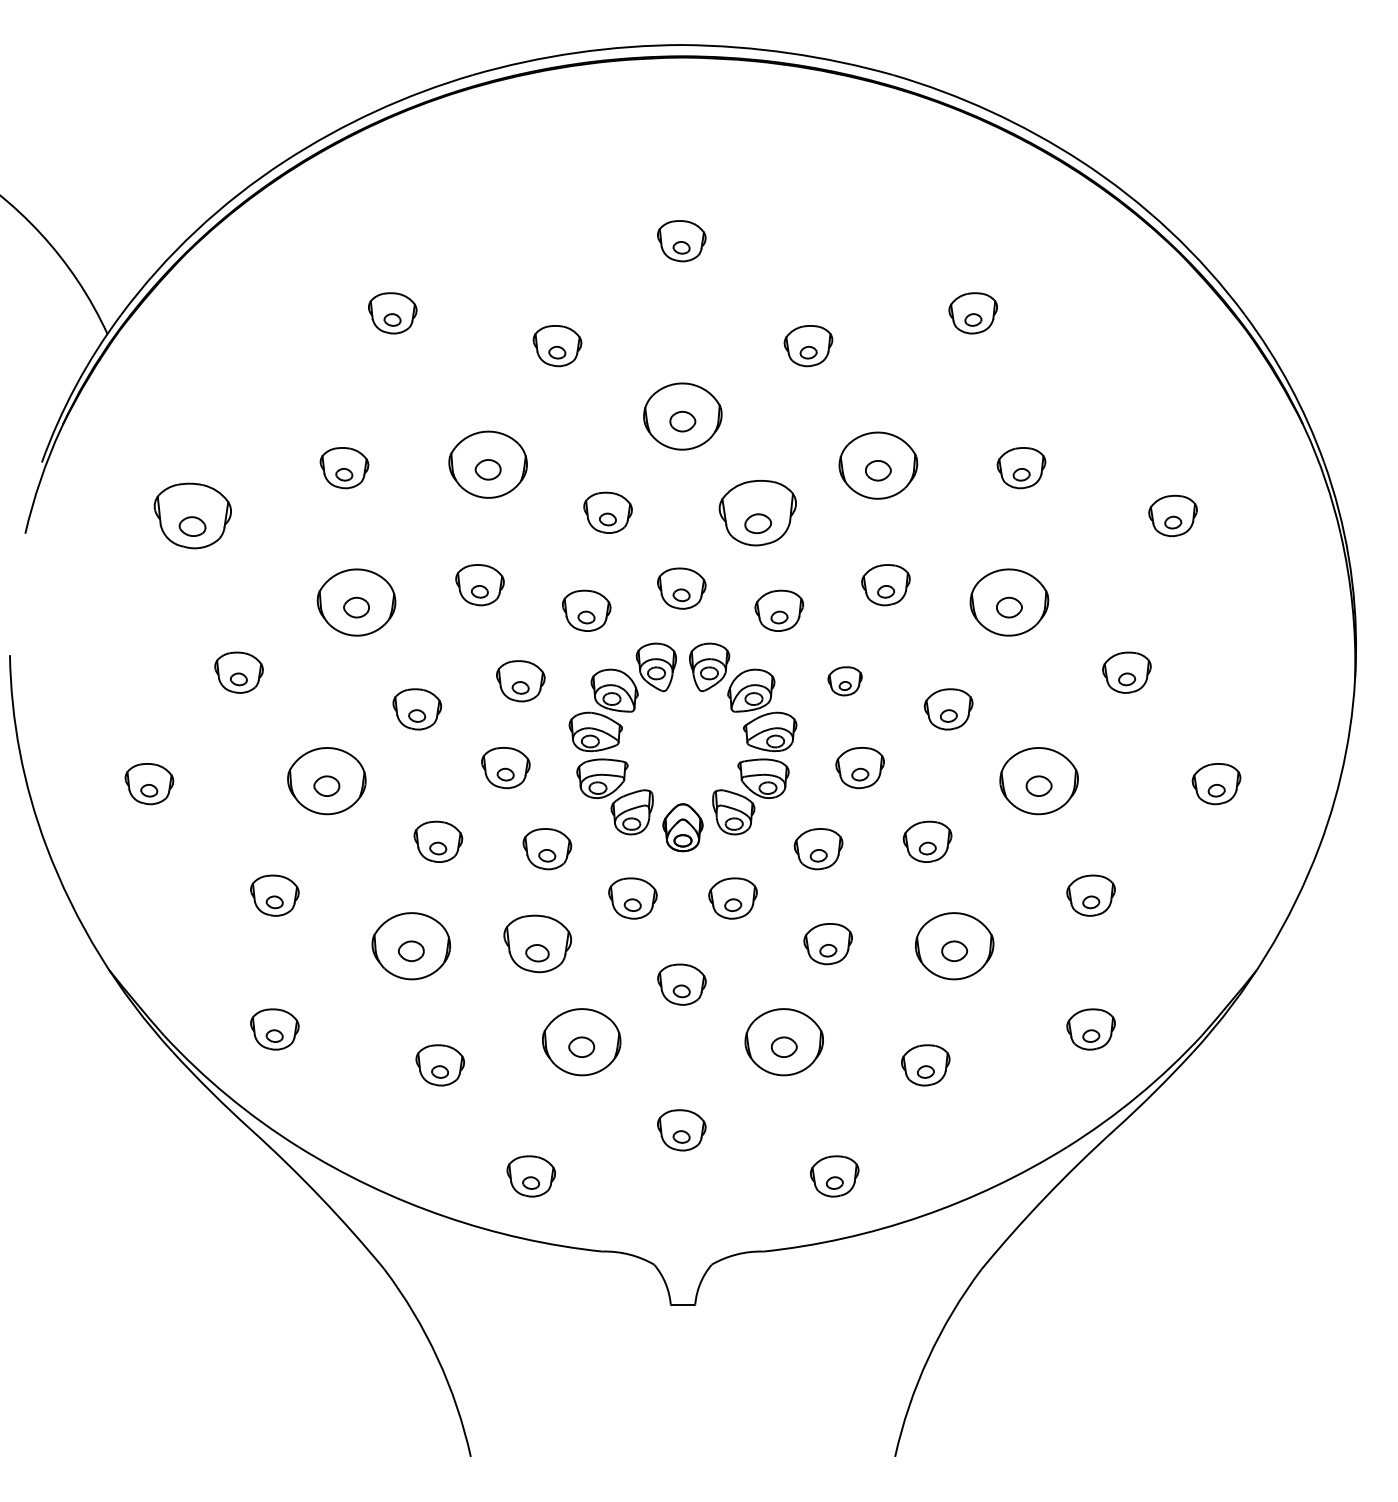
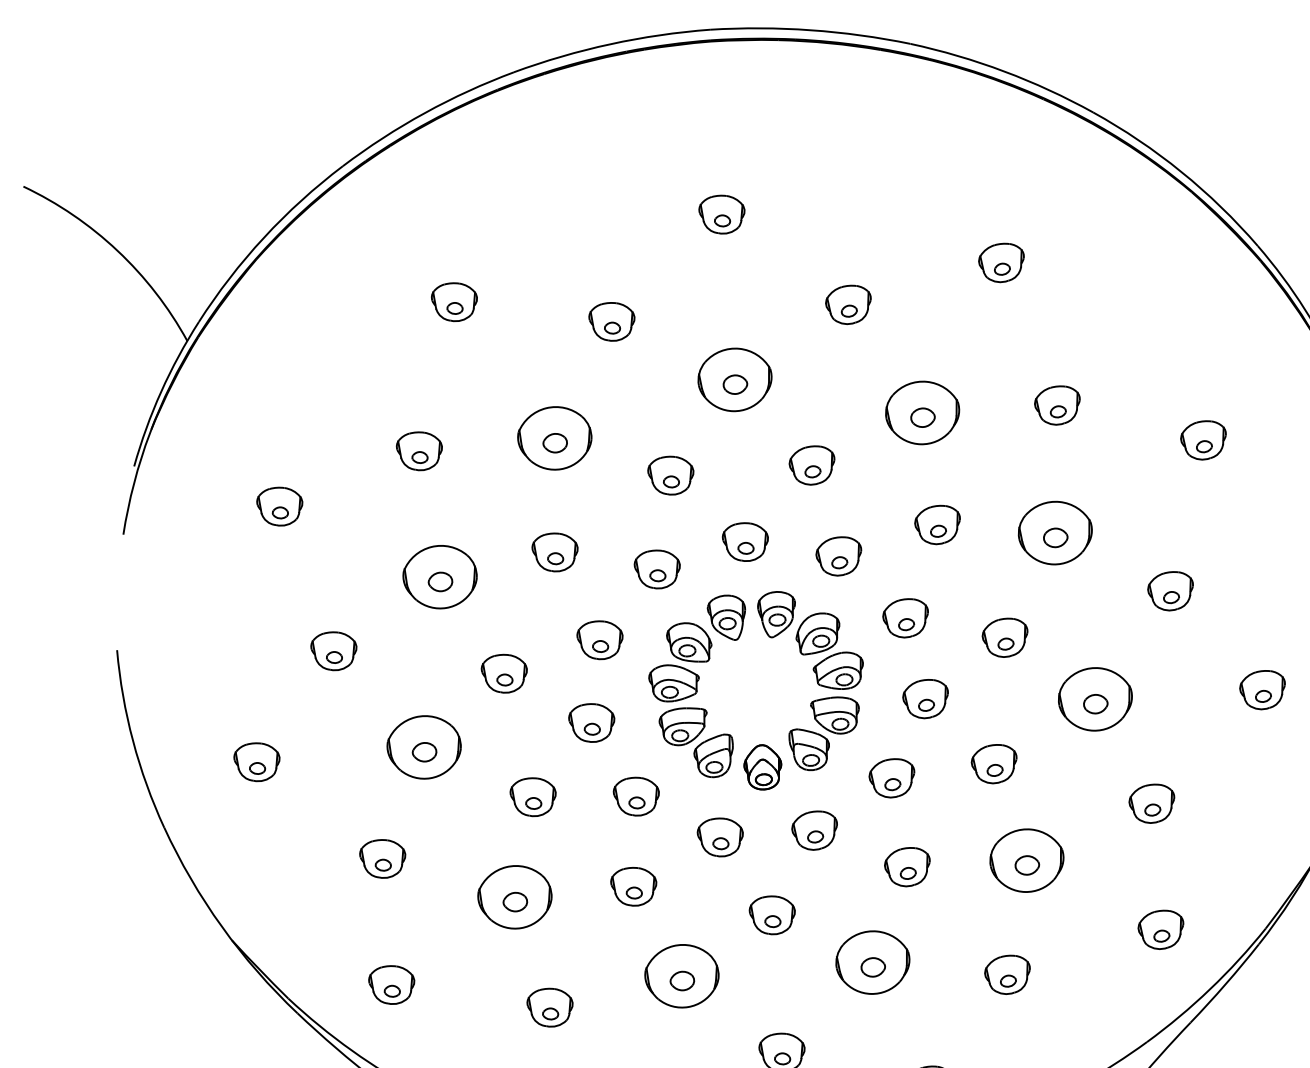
part: (757, 512) -> (811, 465), size x0.62
part: (192, 515) -> (279, 506), size x0.62
part: (844, 681) -> (905, 618), size x1.43
part: (537, 944) -> (633, 887), size x0.71

